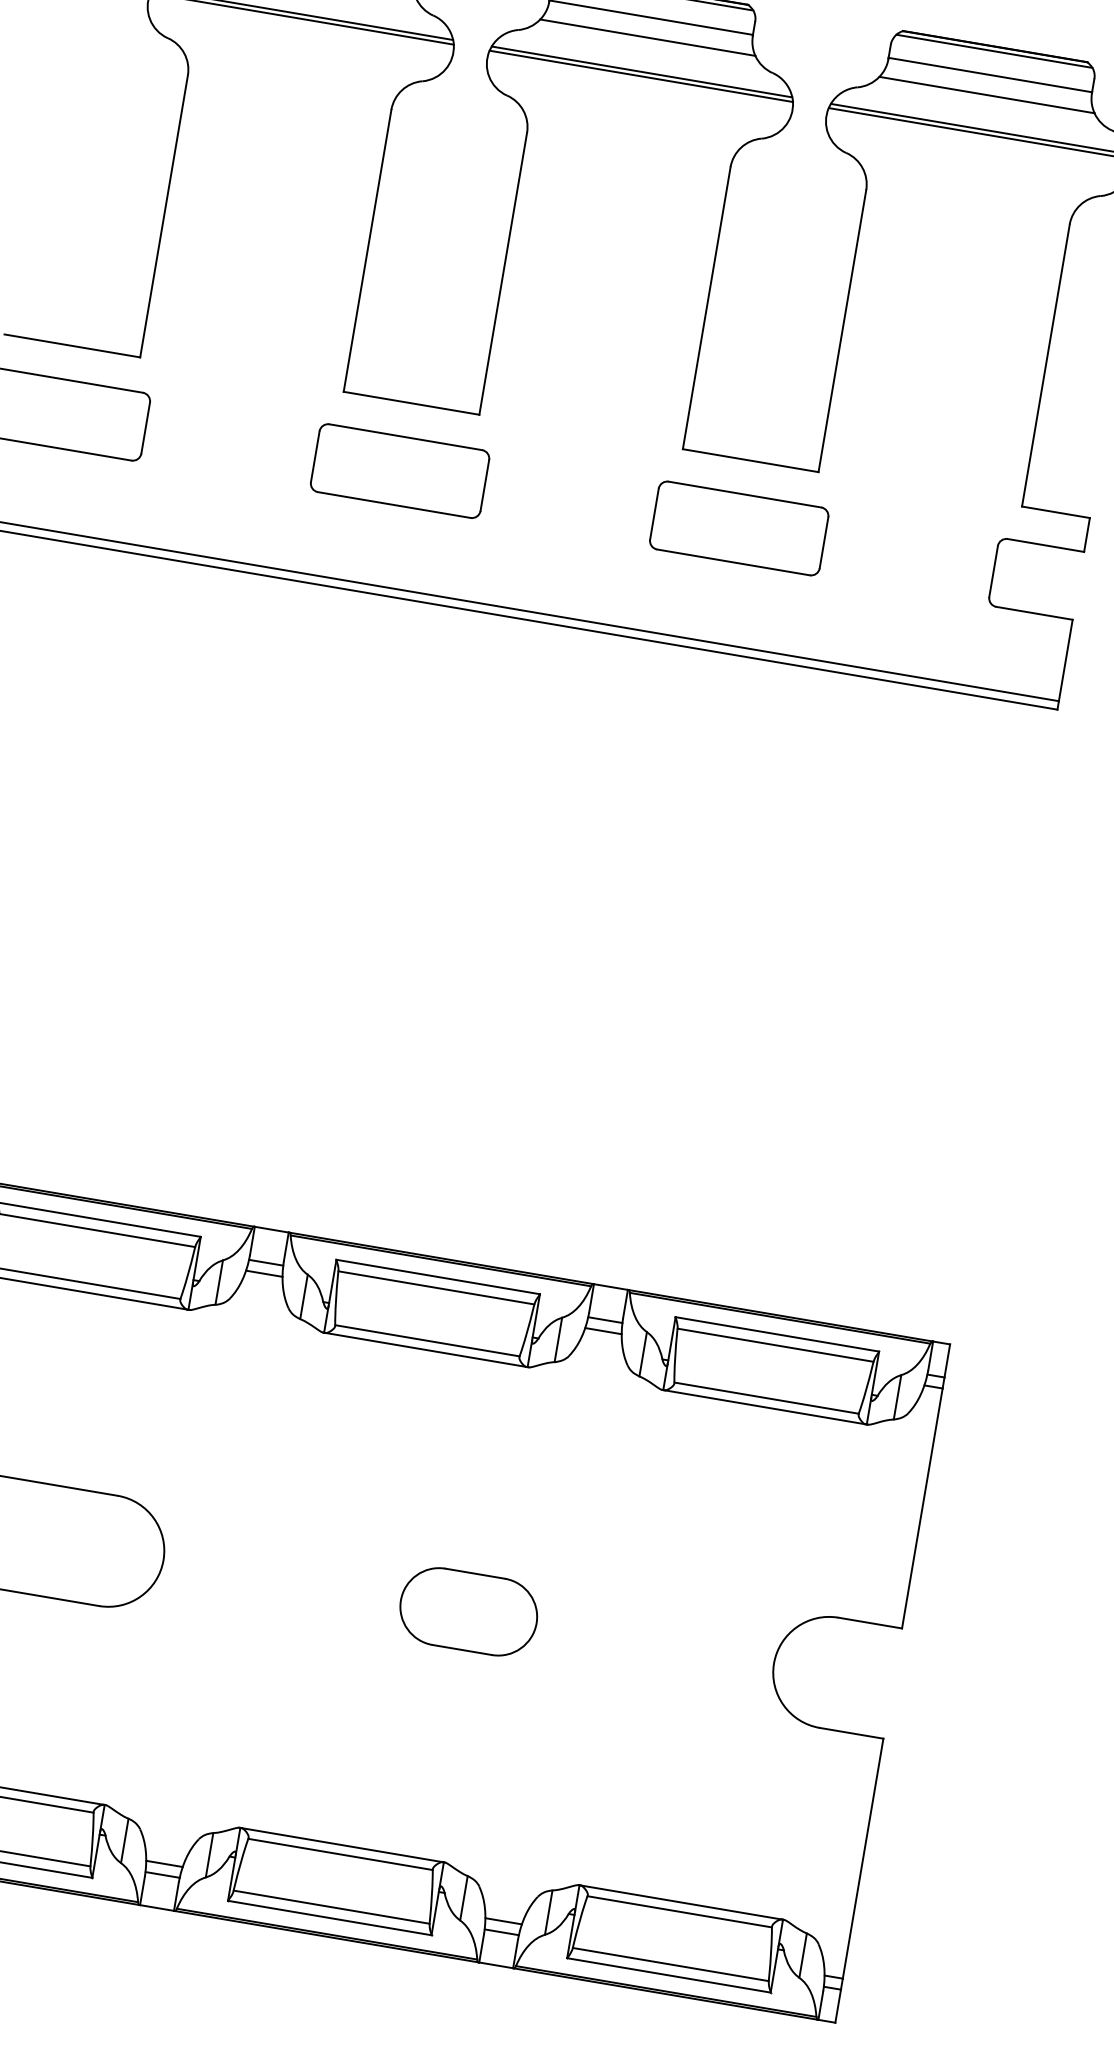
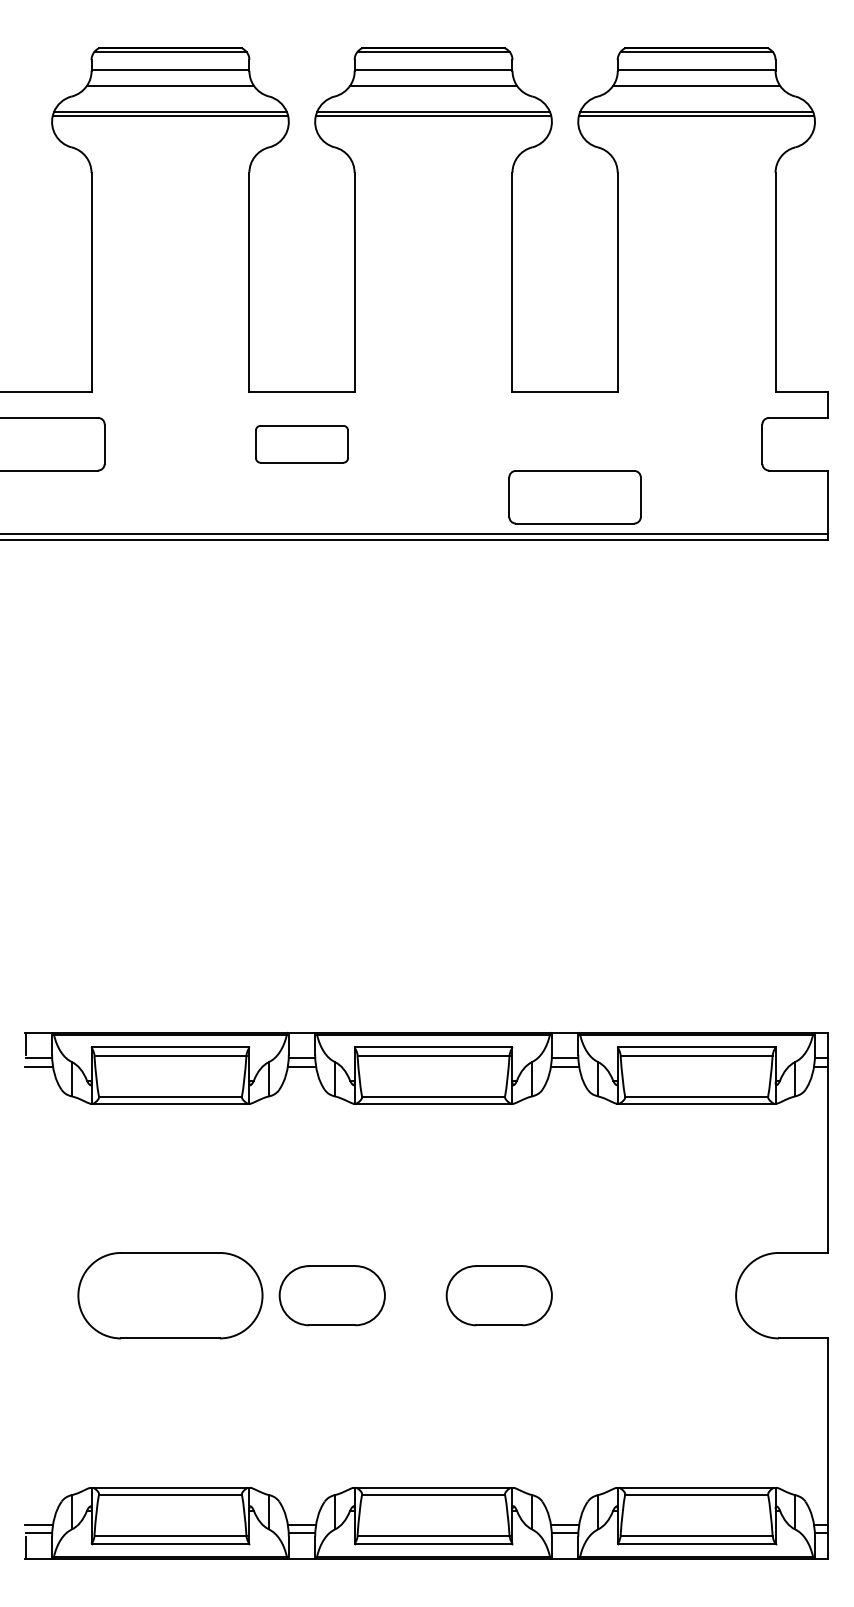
part: (399, 471) -> (301, 444), size x0.7
part: (738, 528) -> (574, 497), moved
part: (252, 1575) -> (331, 1295), added

